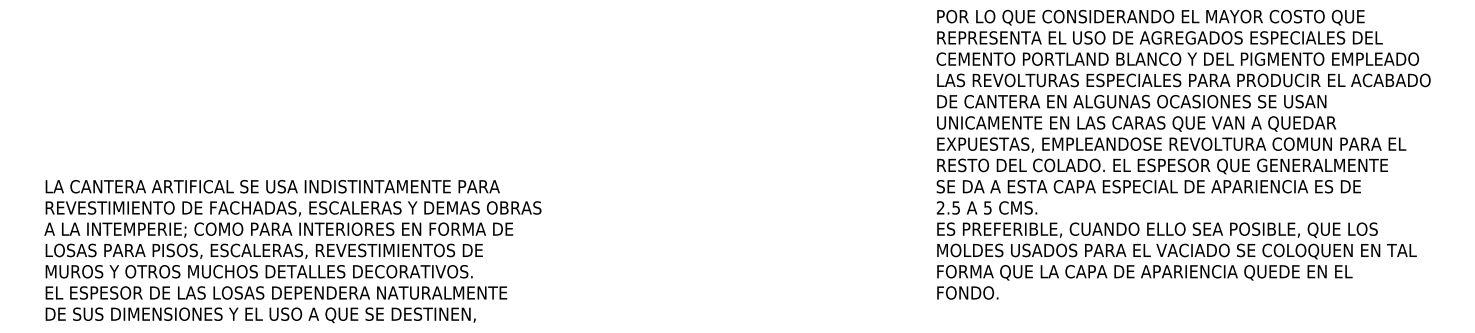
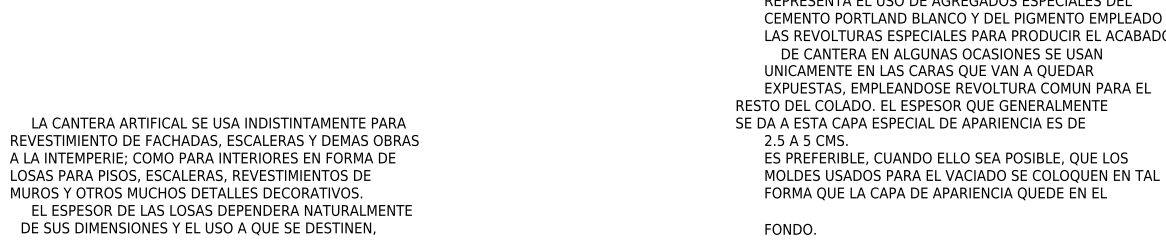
text: (1131, 101) -> (941, 53), moved
text: (1161, 175) -> (921, 113), moved
text: (292, 239) -> (213, 166), moved
text: (967, 292) -> (790, 228), moved
text: (260, 315) -> (198, 228), moved

